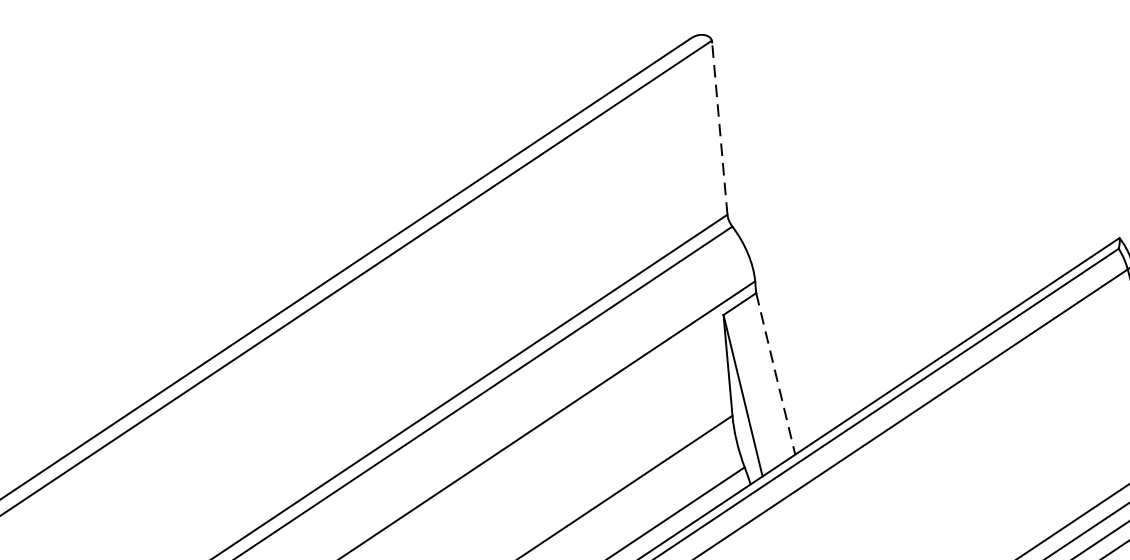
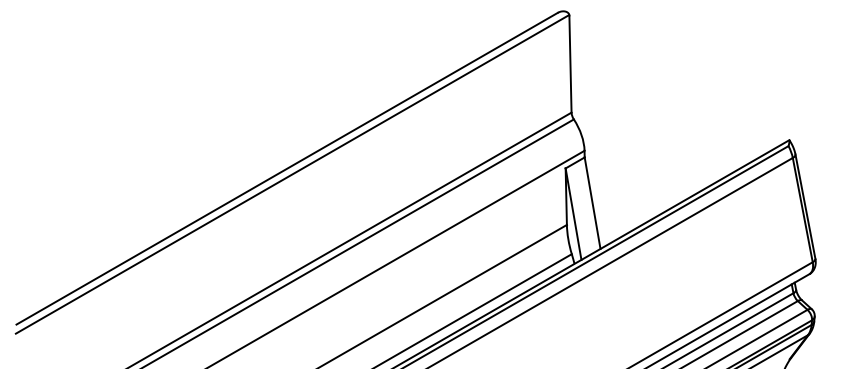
line: (719, 128) -> (570, 64), dashed -> solid
line: (775, 374) -> (592, 203), dashed -> solid

